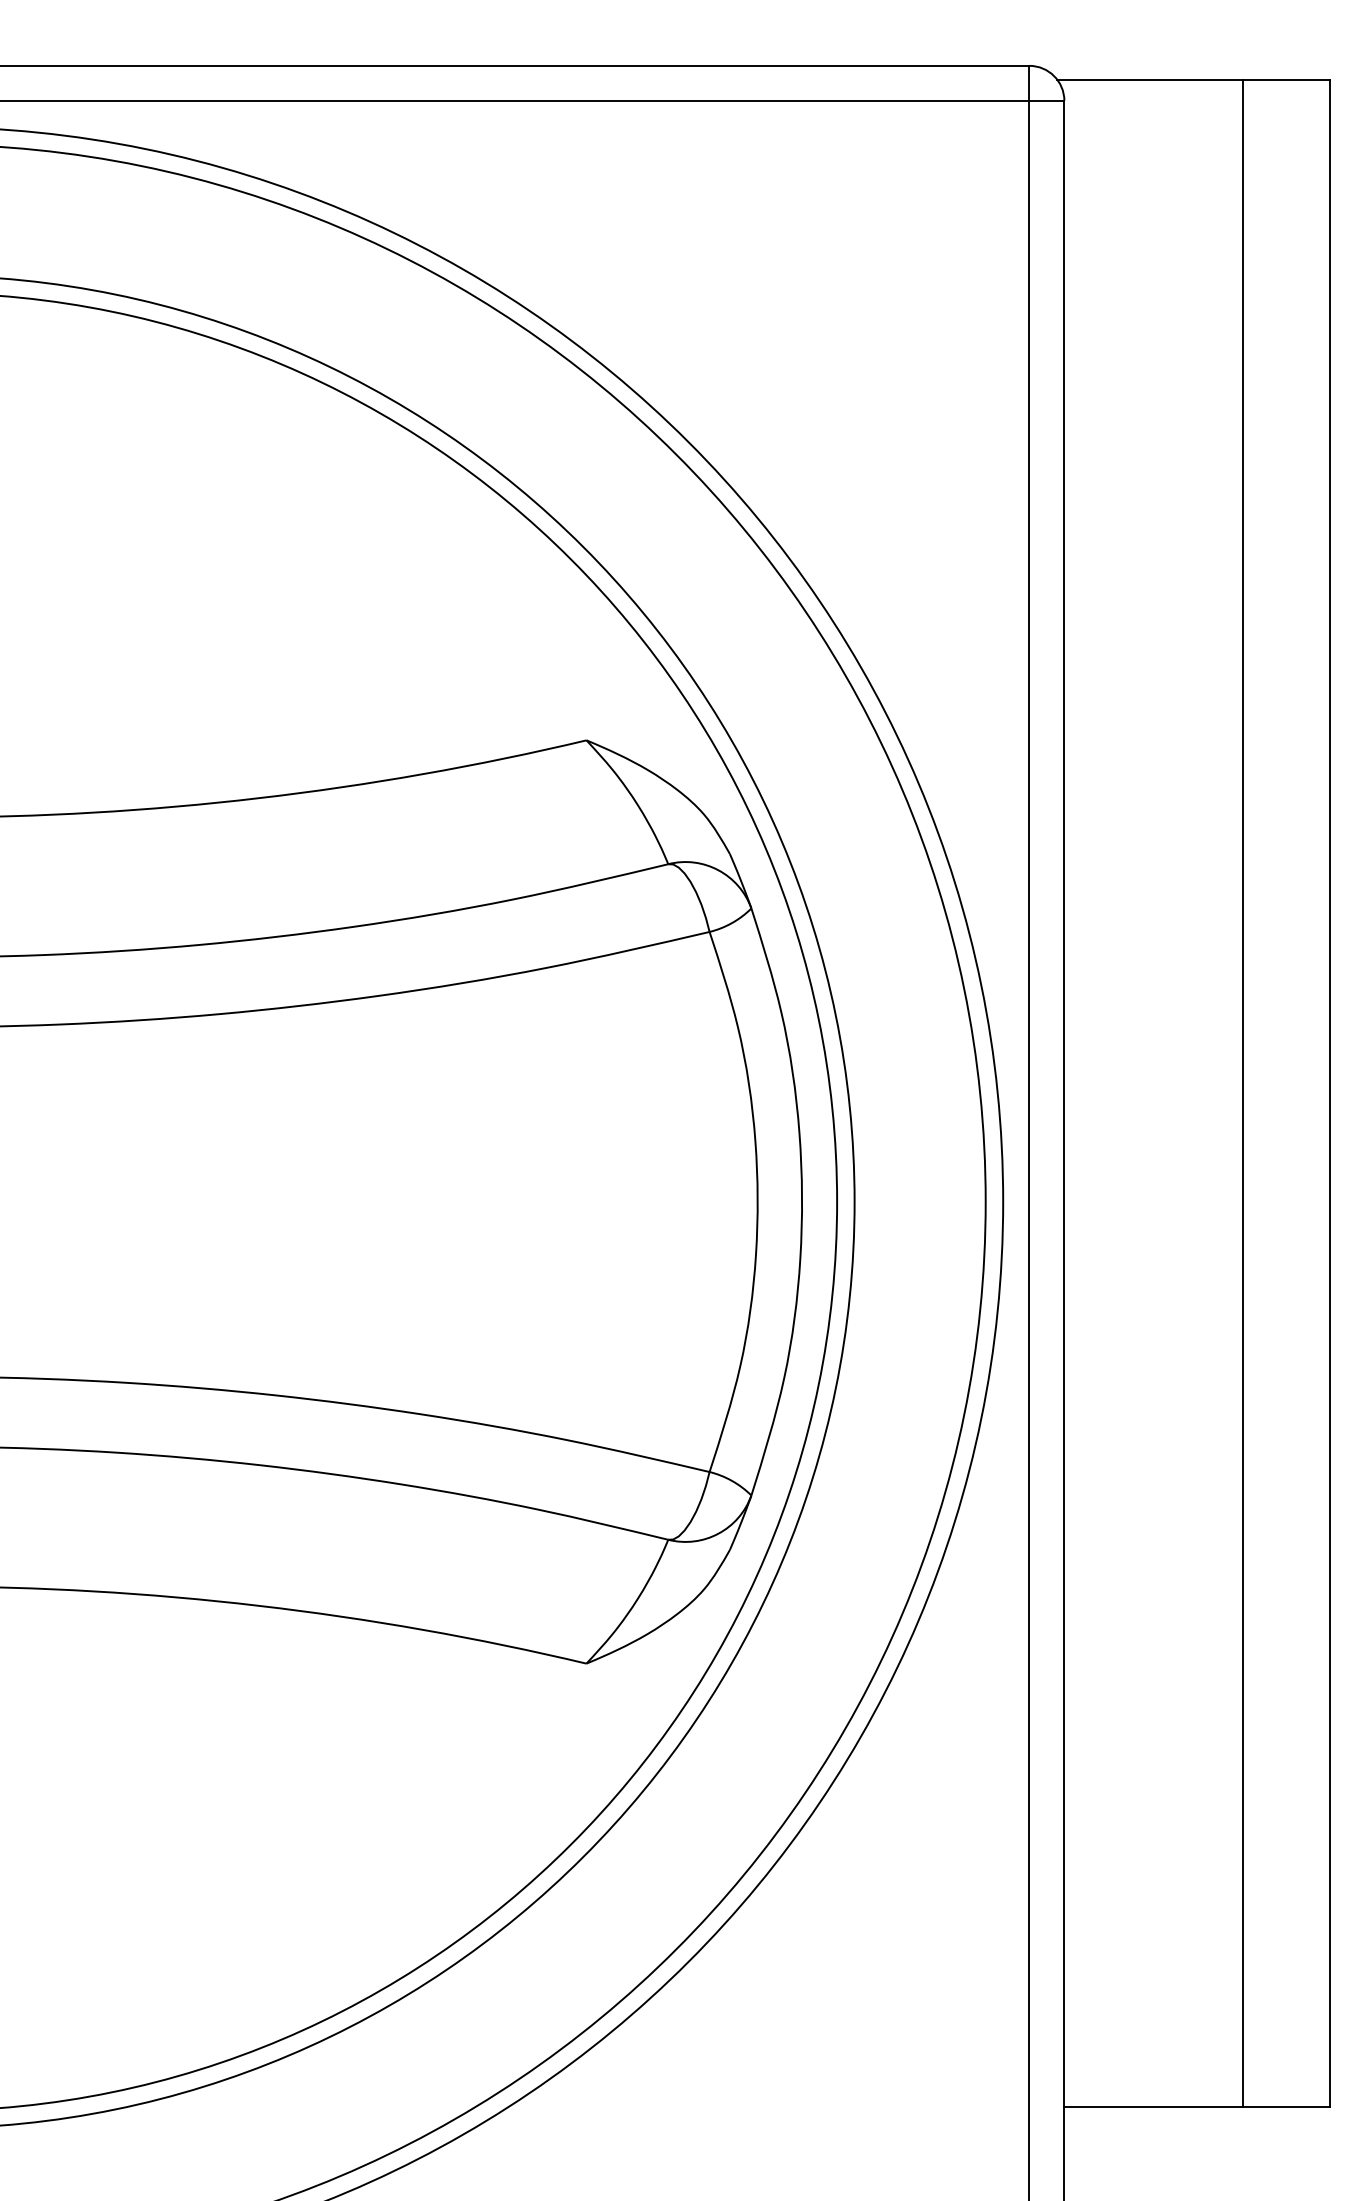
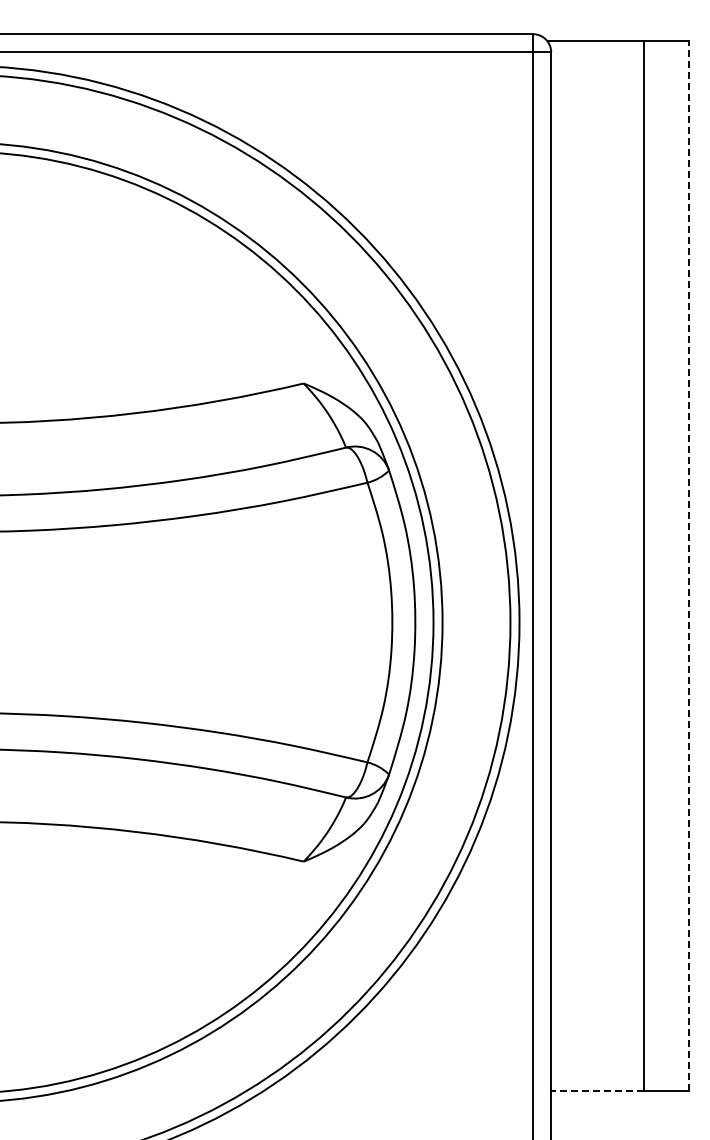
line: (1329, 1091) -> (688, 565), solid -> dashed
line: (1151, 2107) -> (596, 1091), solid -> dashed

